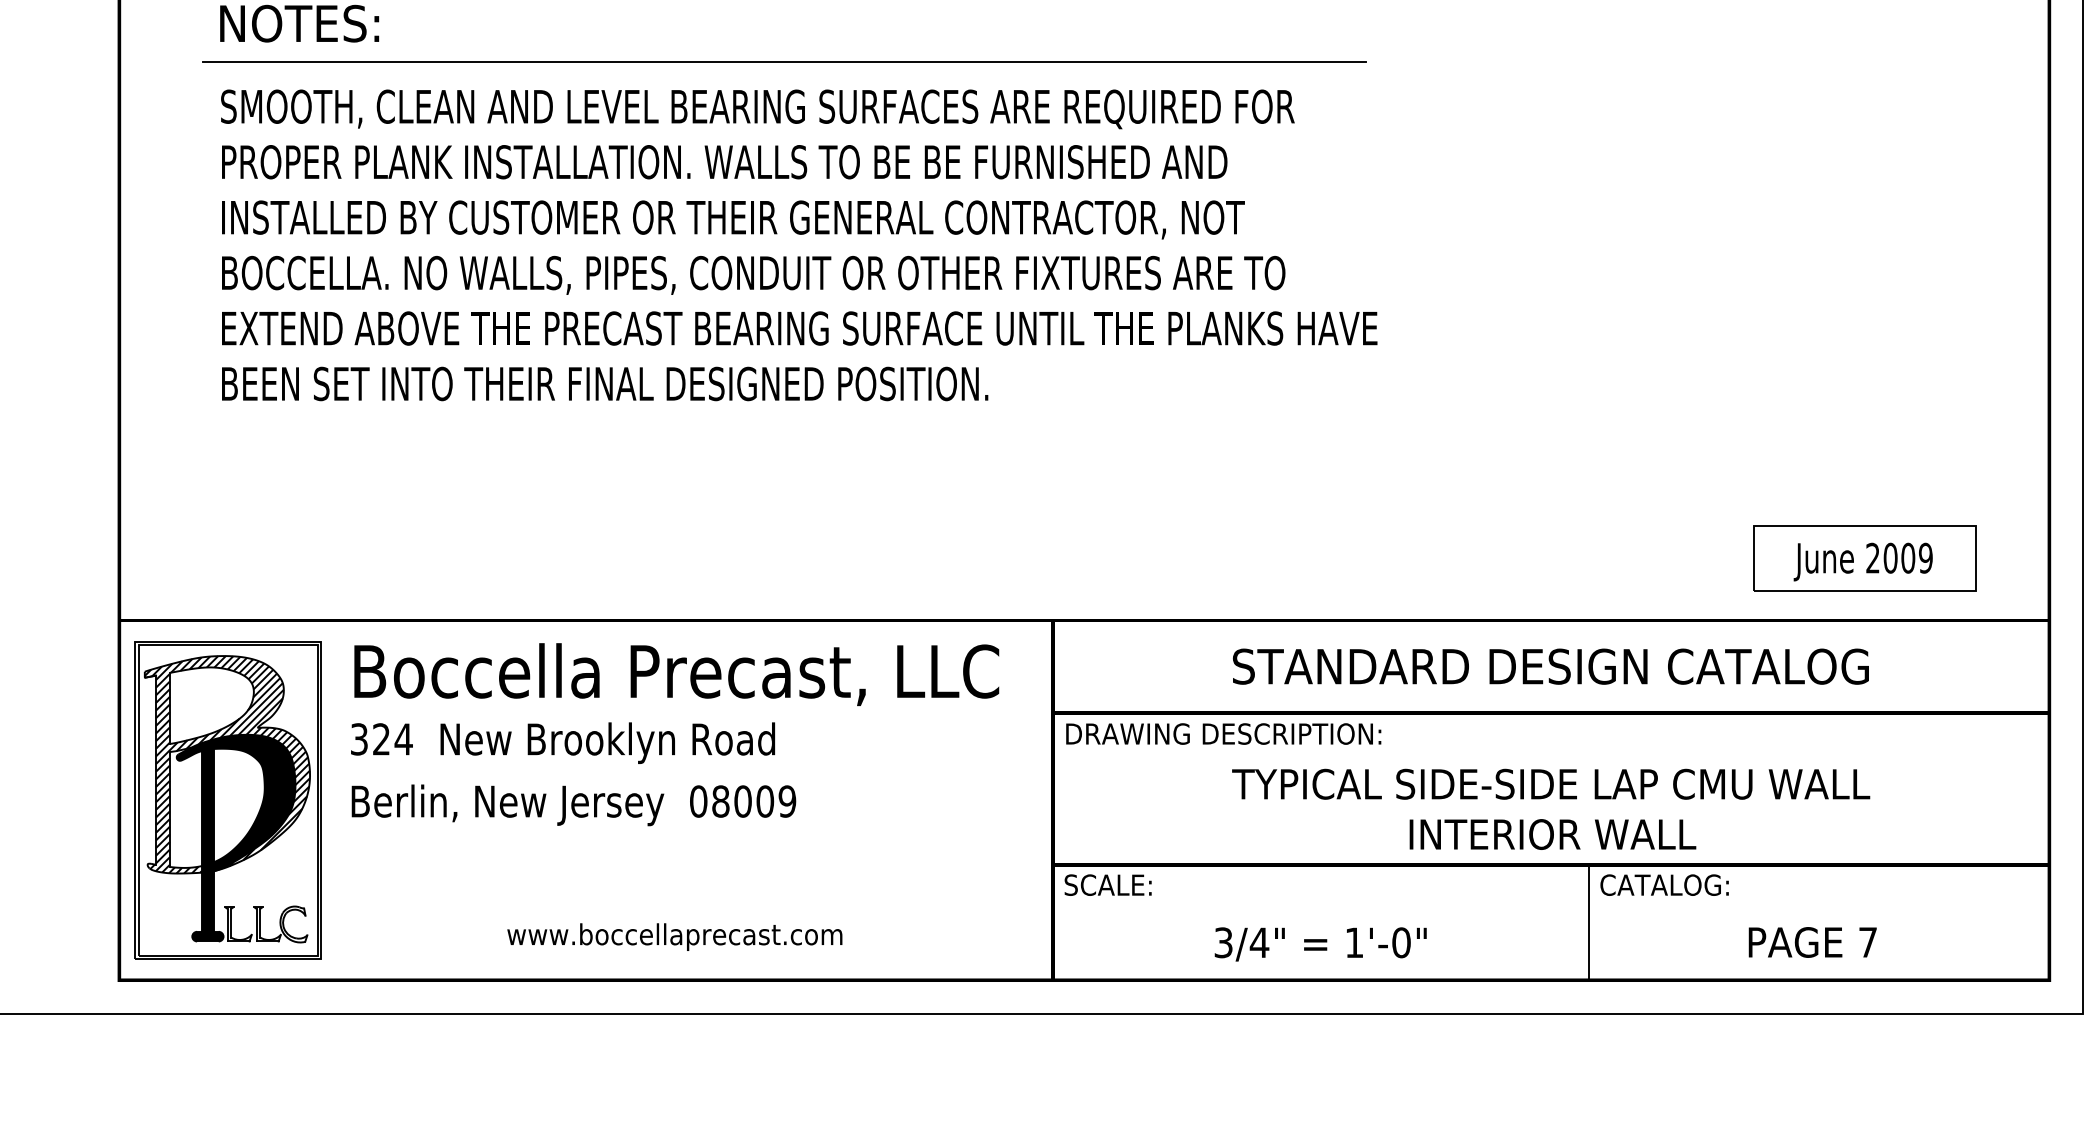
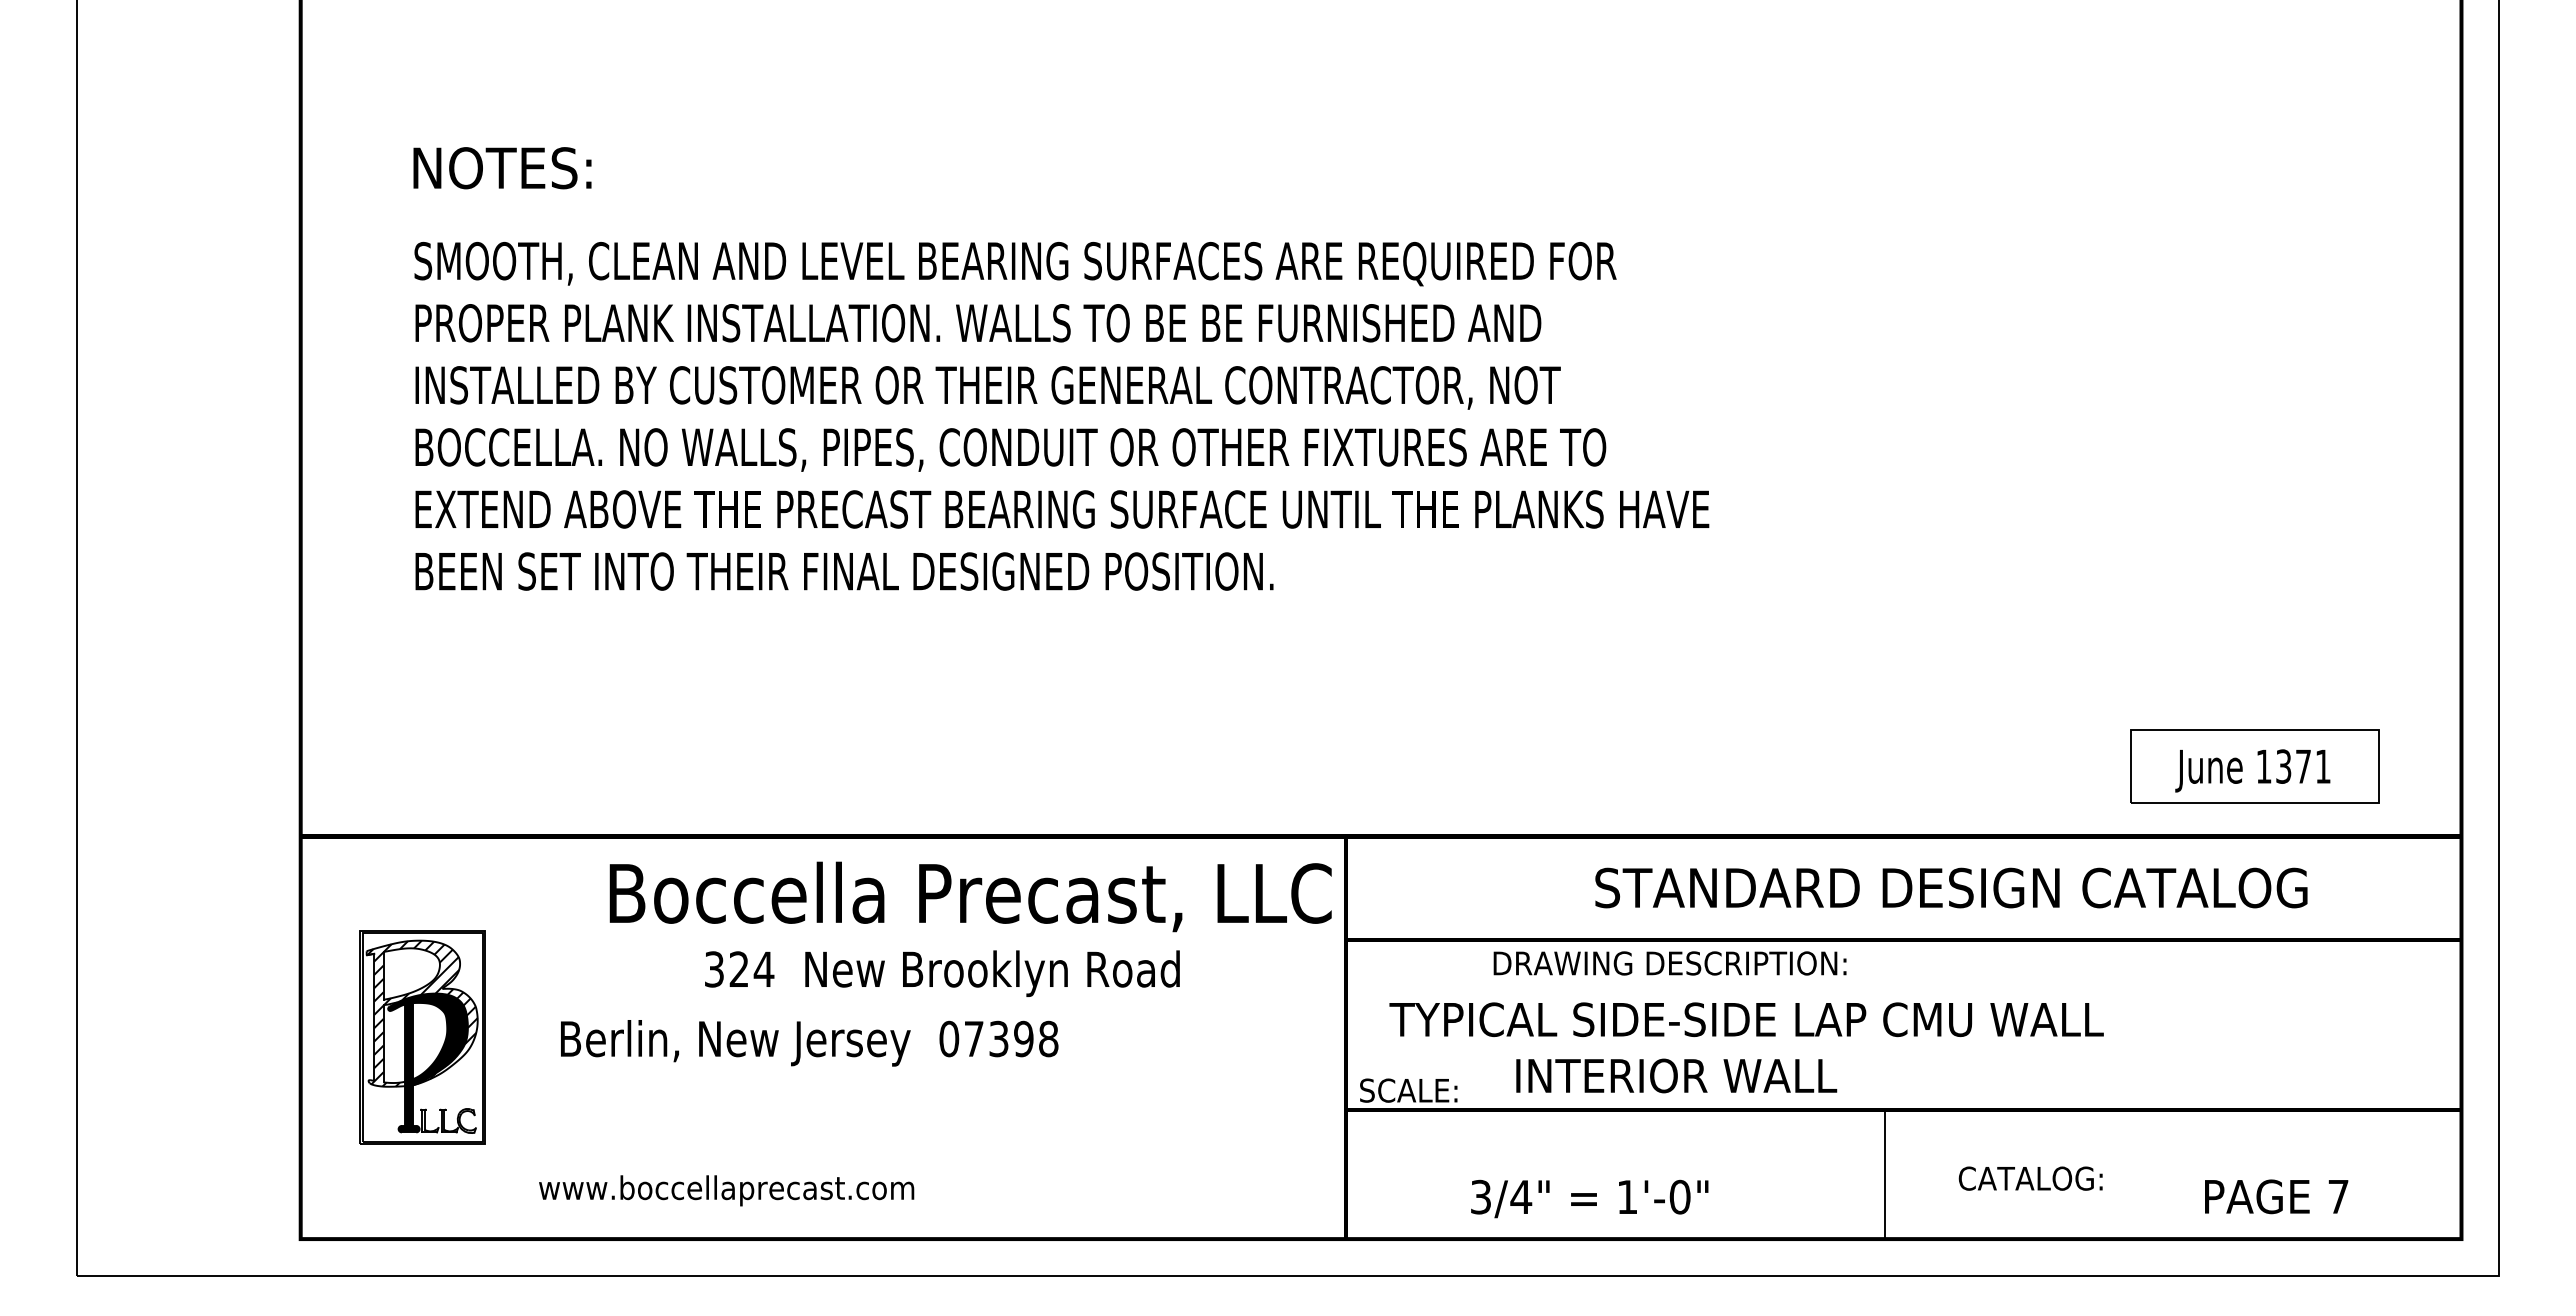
line: (783, 61) -> (1044, 210), removed
text: (1899, 558) -> (2293, 766), 2009 -> 1371
text: (1550, 666) -> (1951, 887), moved
text: (676, 674) -> (970, 896), moved
text: (1223, 734) -> (1669, 963), moved
text: (563, 743) -> (942, 973), moved
text: (1550, 784) -> (1746, 1019), moved
part: (228, 800) -> (422, 1037), size x0.6
text: (754, 801) -> (1011, 1038), 08009 -> 07398
text: (1552, 834) -> (1676, 1075), moved
text: (1107, 885) -> (1408, 1090), moved
text: (1664, 885) -> (2030, 1178), moved
line: (1589, 922) -> (1885, 1174), moved
text: (674, 936) -> (726, 1190), moved
text: (1812, 942) -> (2276, 1196), moved
text: (1320, 943) -> (1589, 1198), moved

